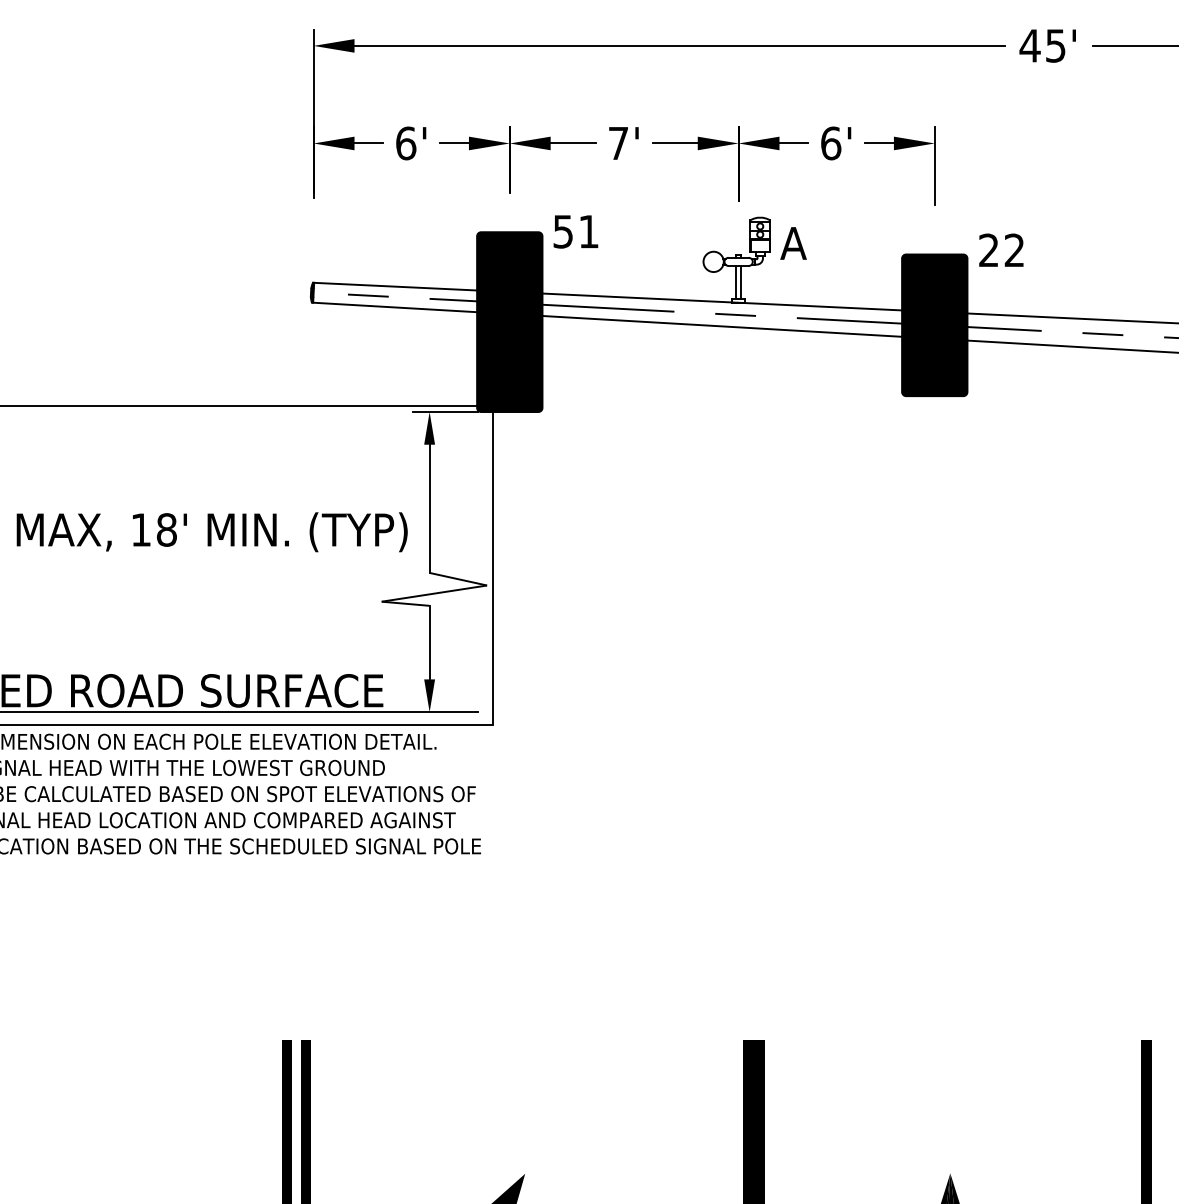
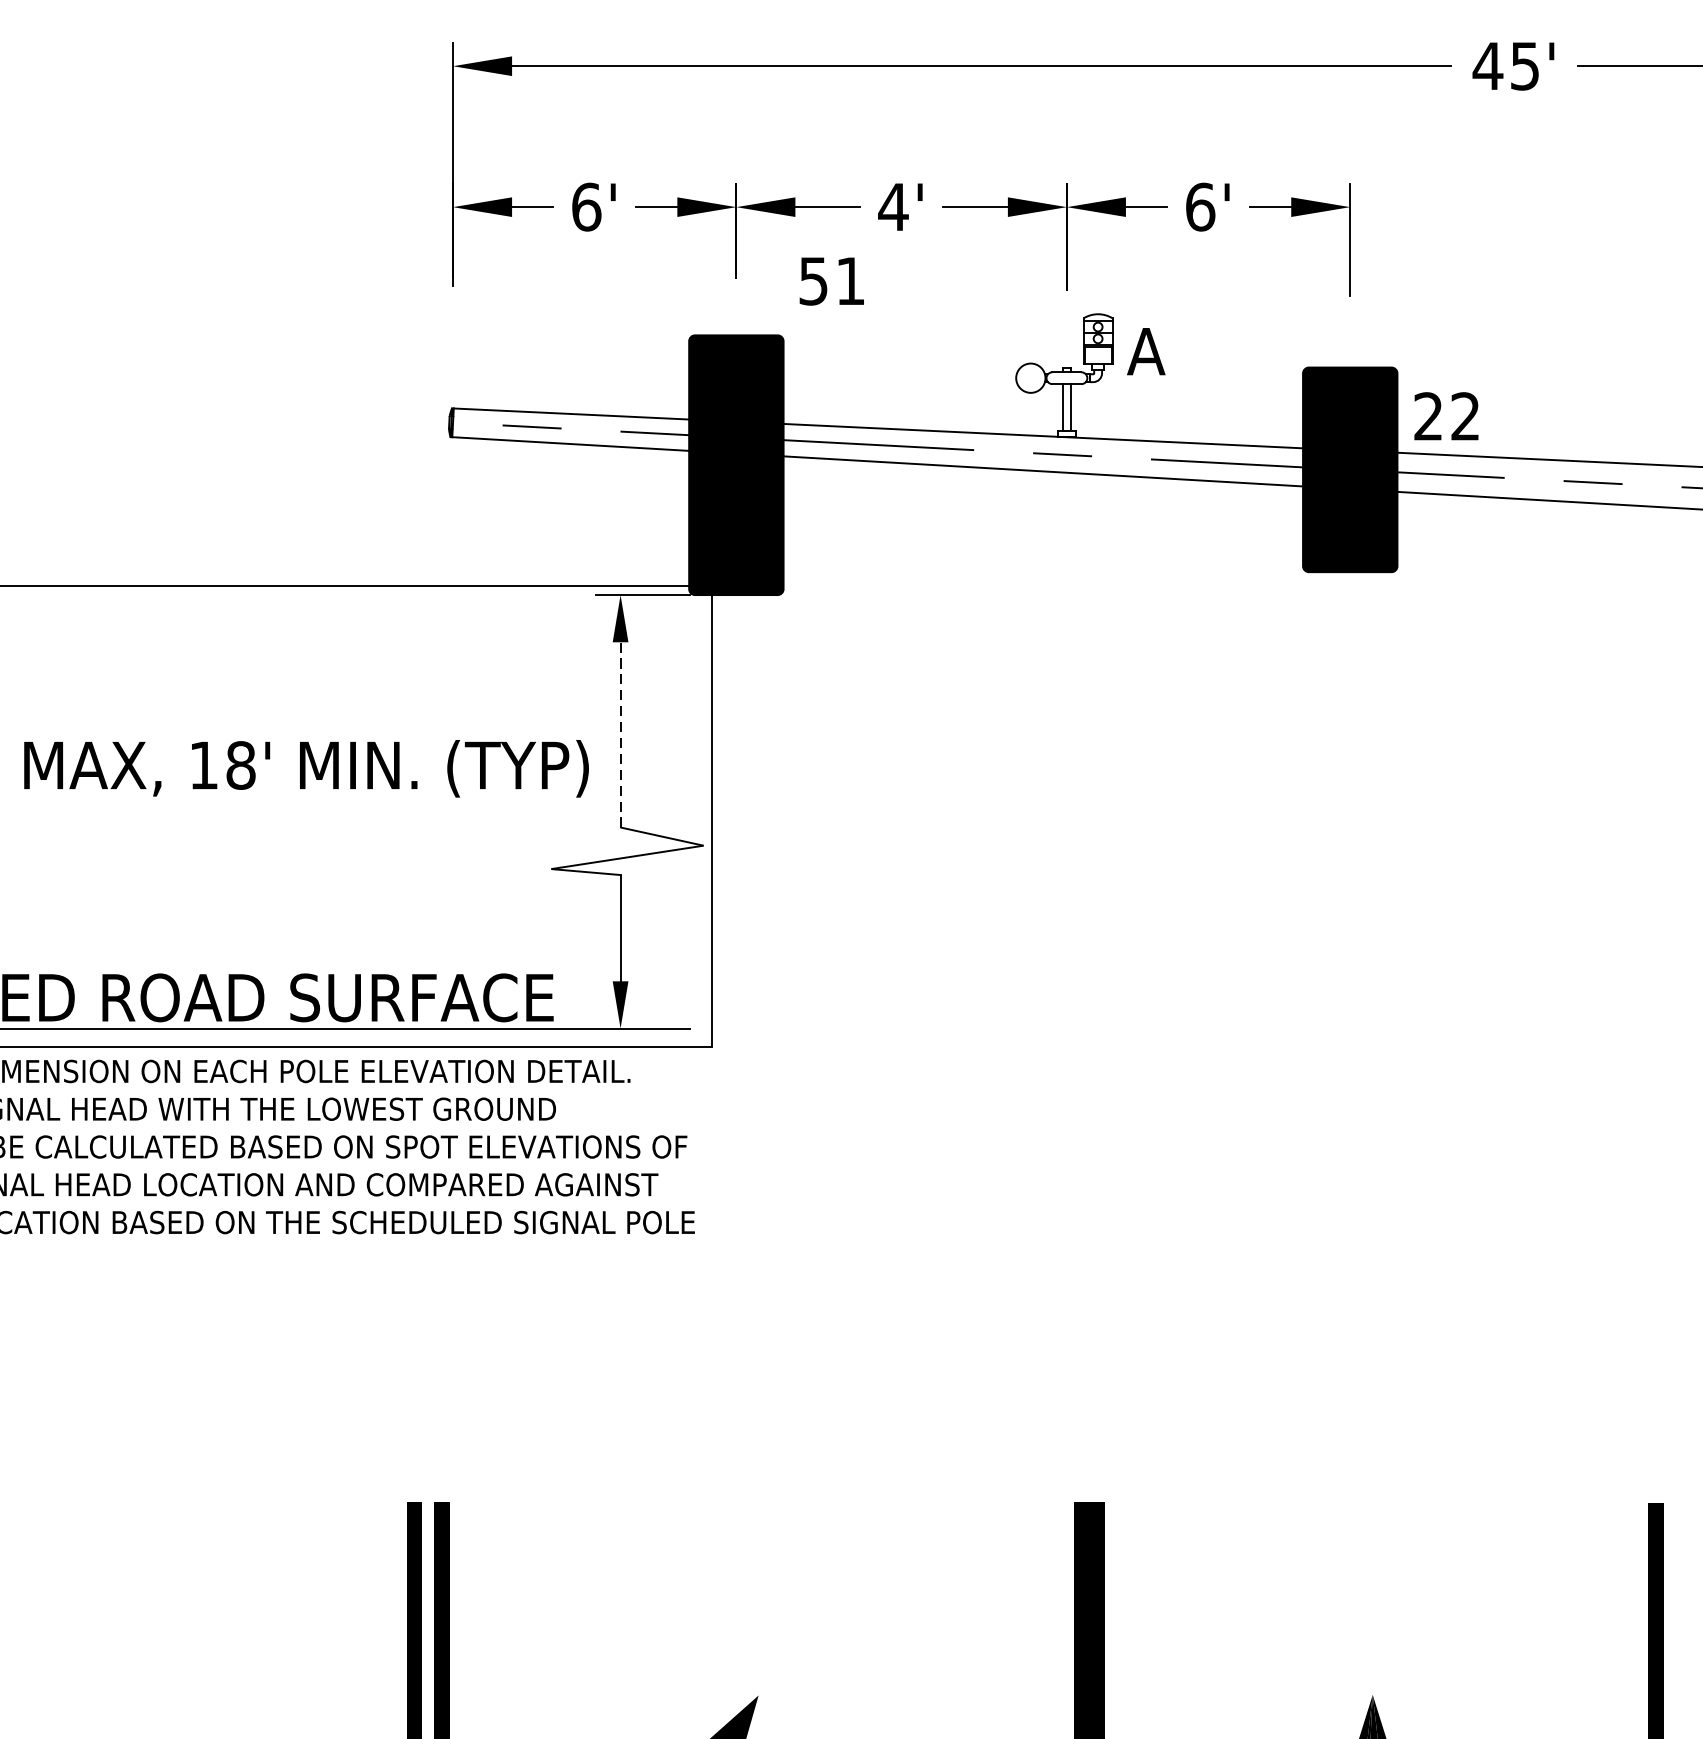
text: (618, 143) -> (893, 207), 7' -> 4'
text: (575, 231) -> (831, 280), moved
text: (1001, 249) -> (1446, 415), moved
line: (429, 508) -> (620, 734), solid -> dashed

